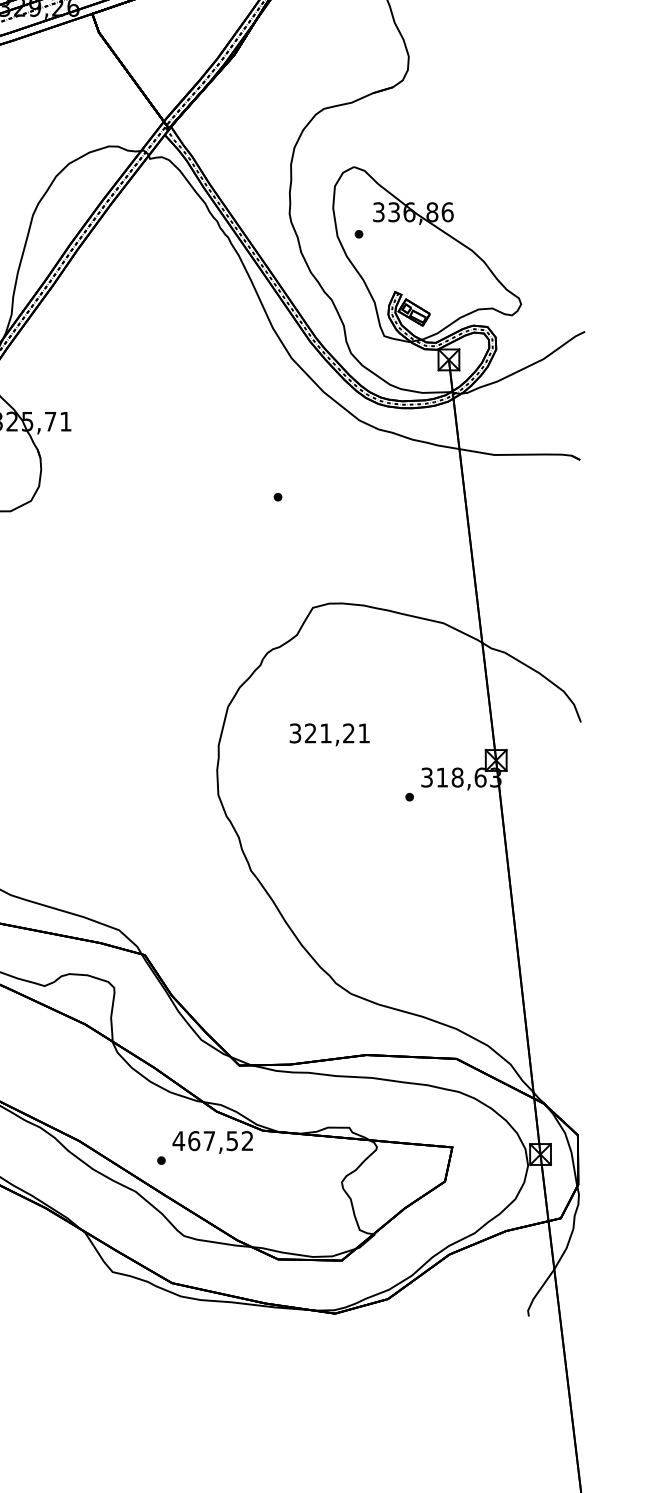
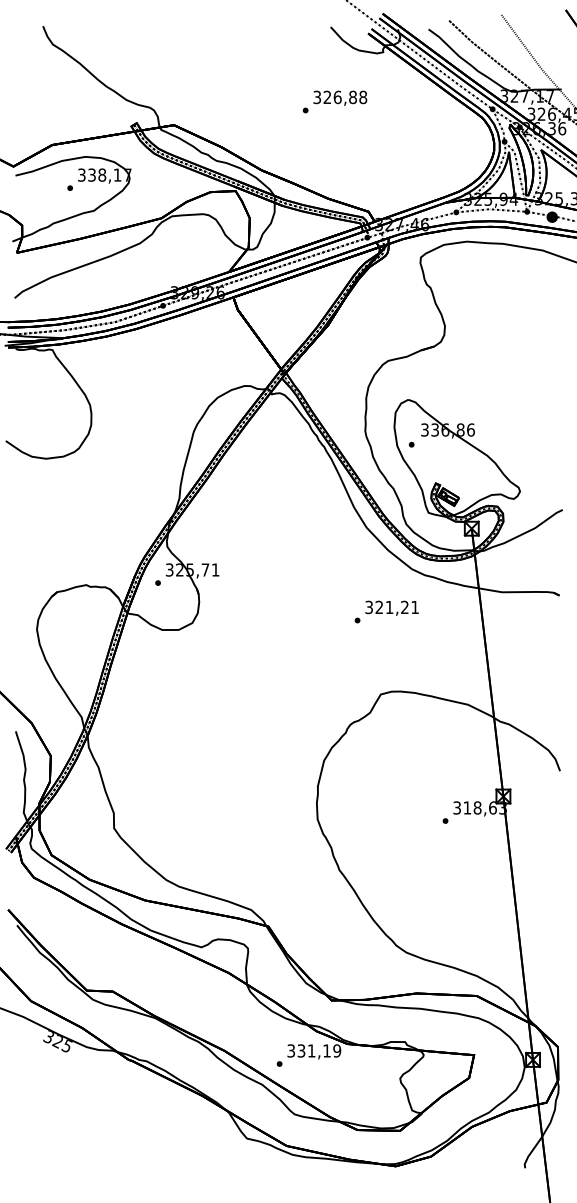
text: (328, 733) -> (391, 607), moved
text: (213, 1140) -> (314, 1050), 467,52 -> 331,19

